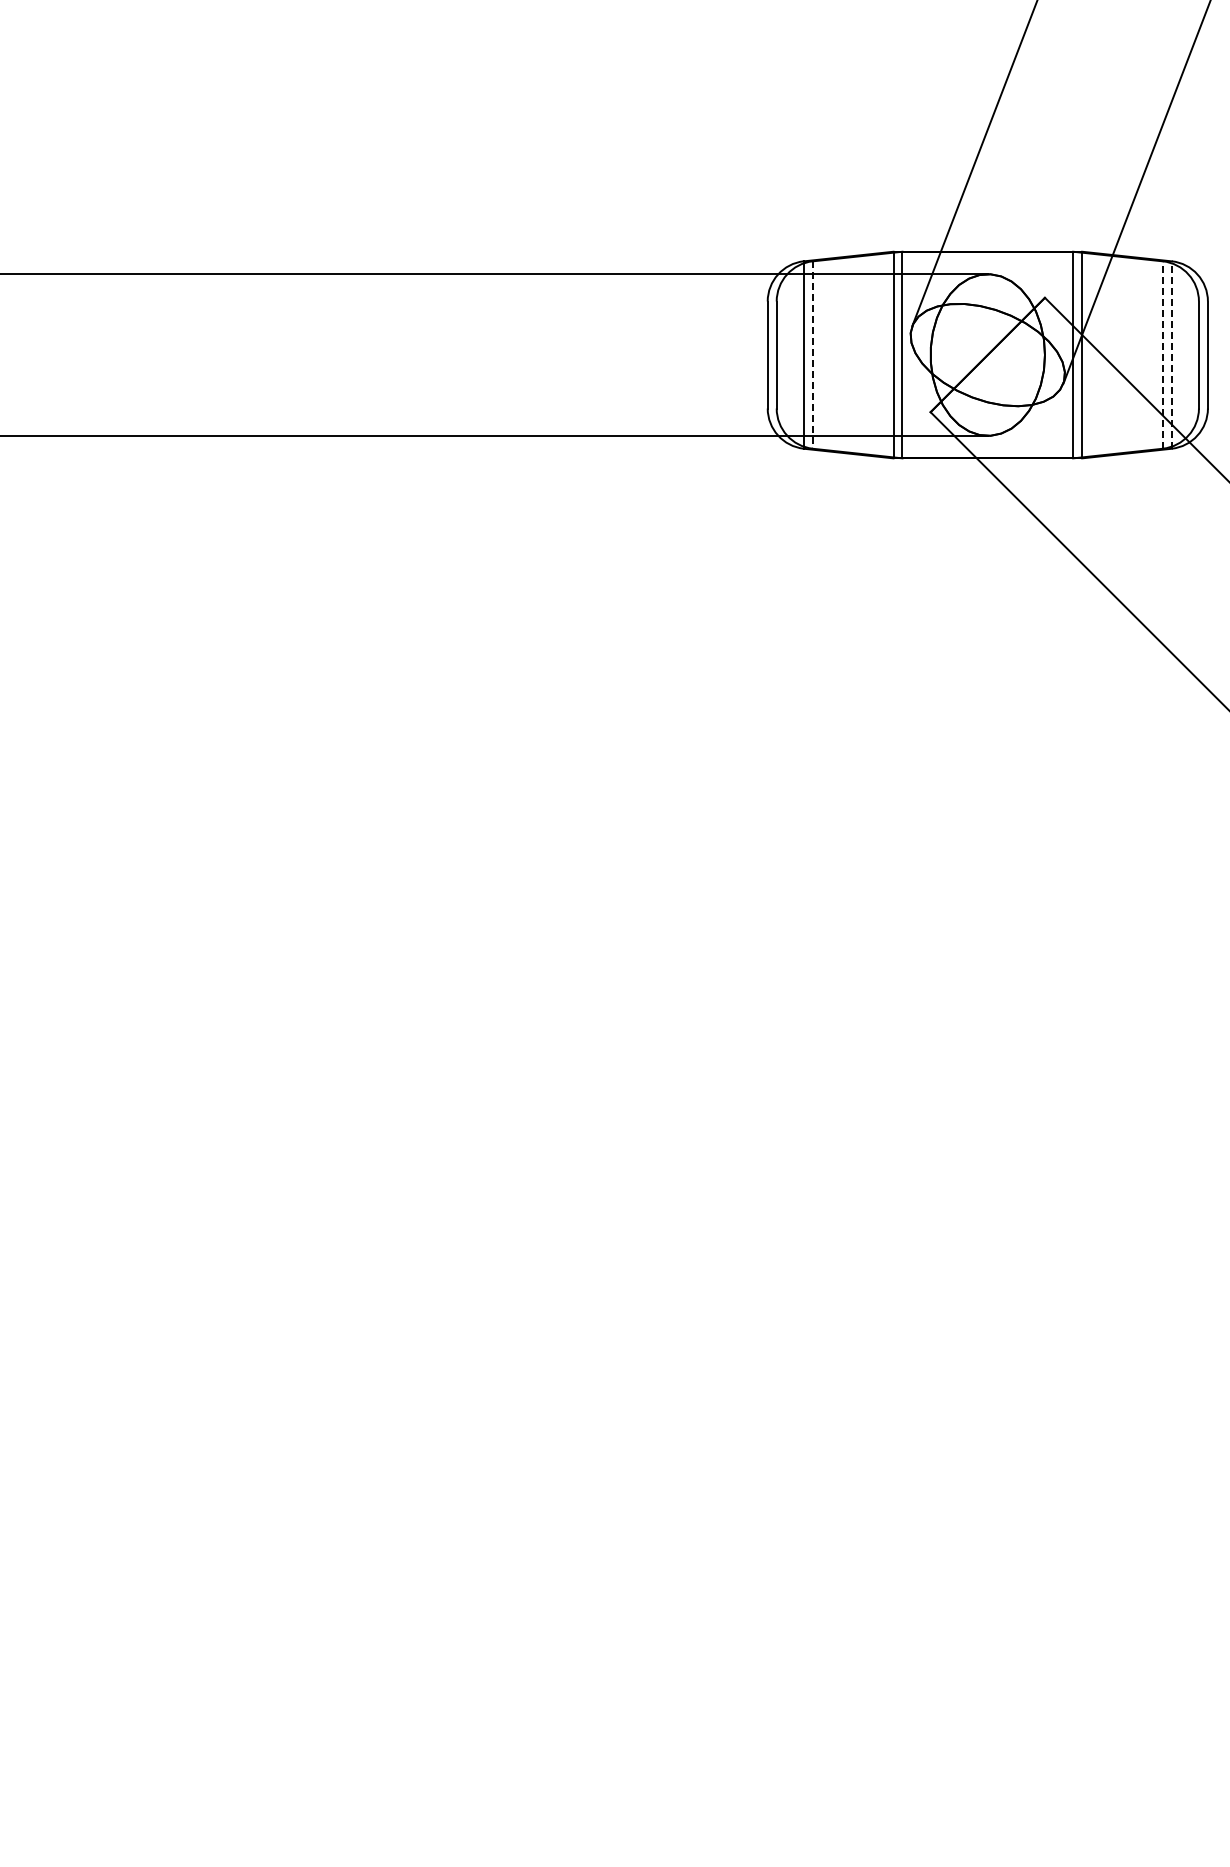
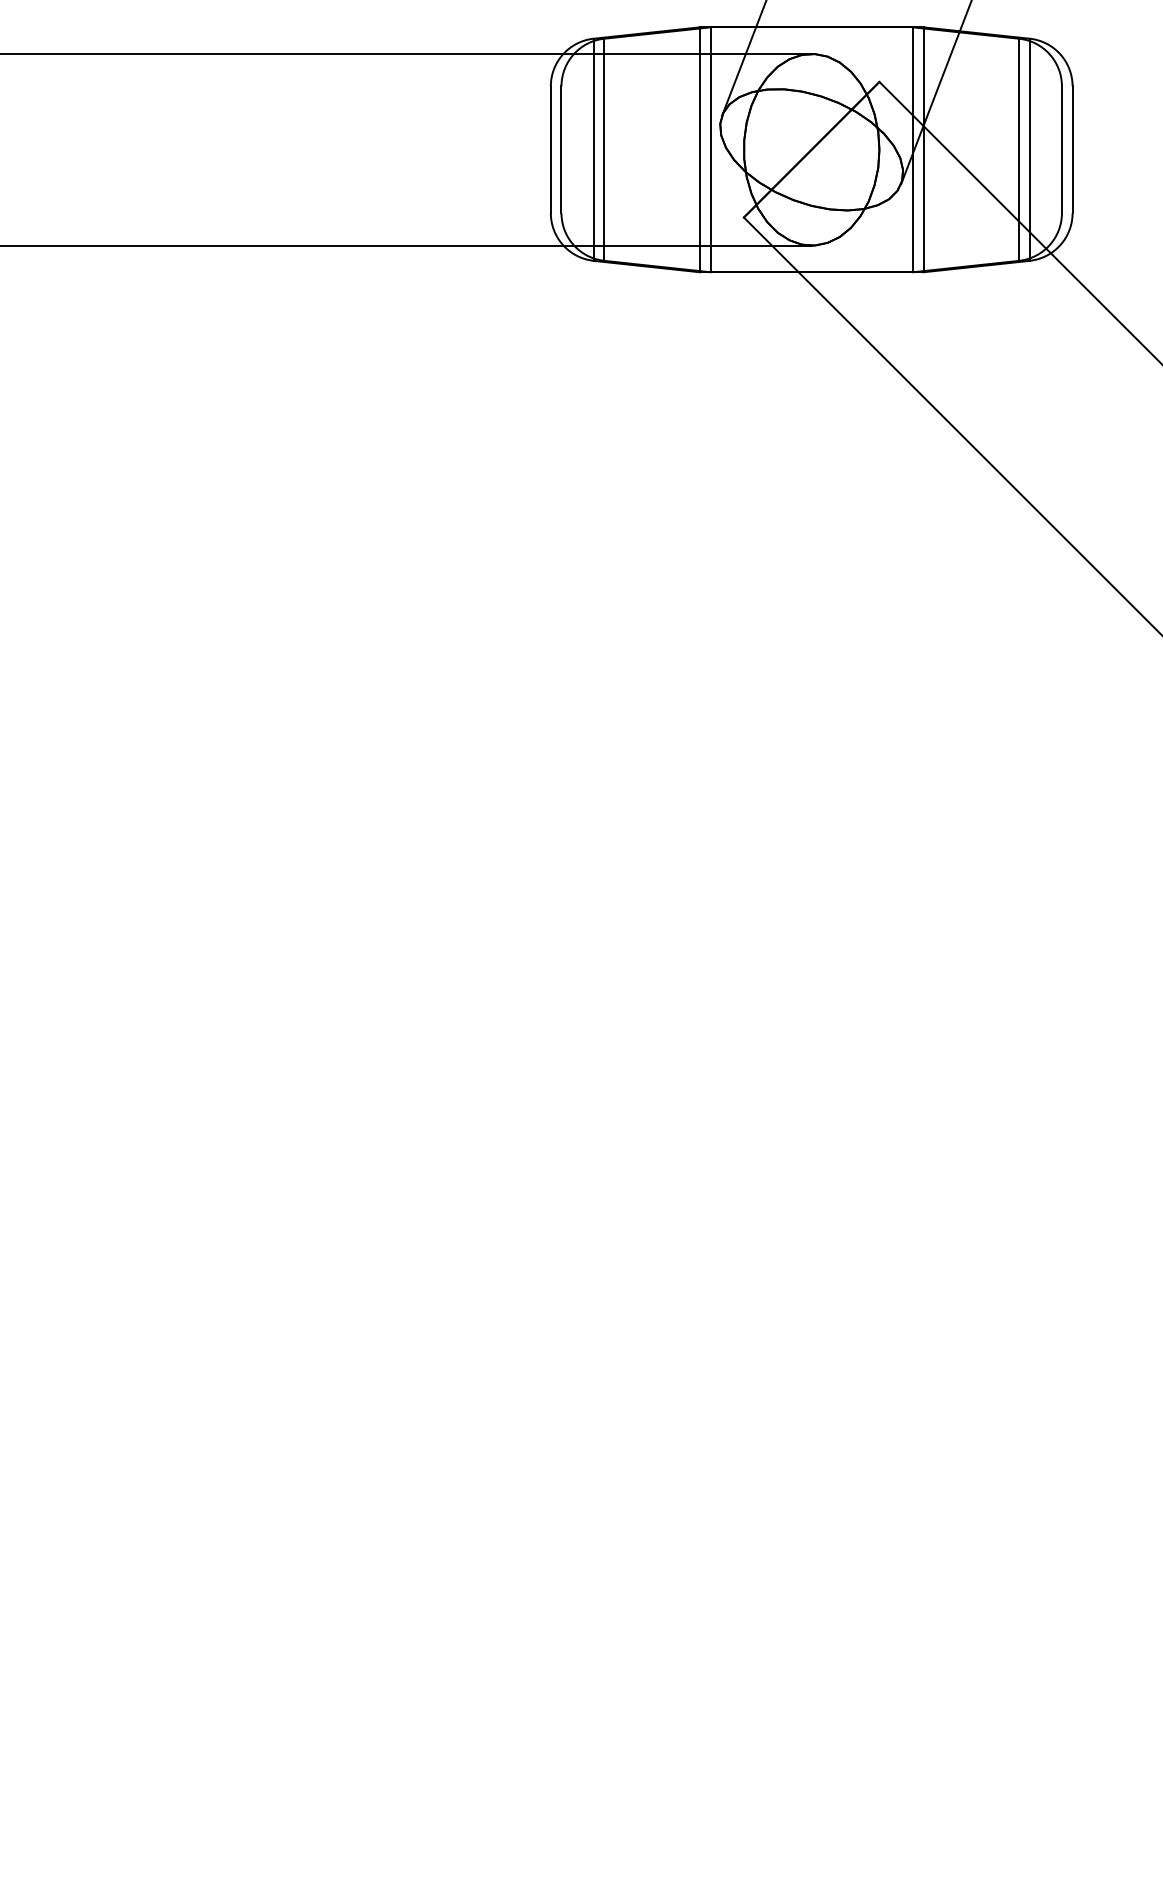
line: (812, 355) -> (603, 150), dashed -> solid
line: (1162, 355) -> (1018, 150), dashed -> solid
line: (1171, 355) -> (1029, 150), dashed -> solid

